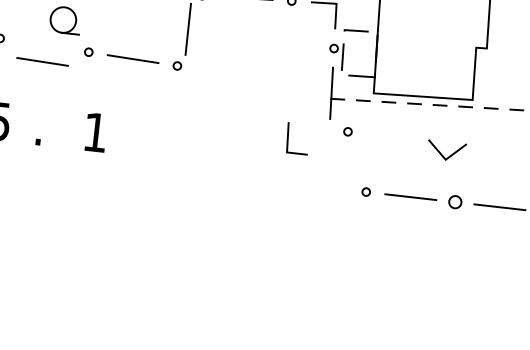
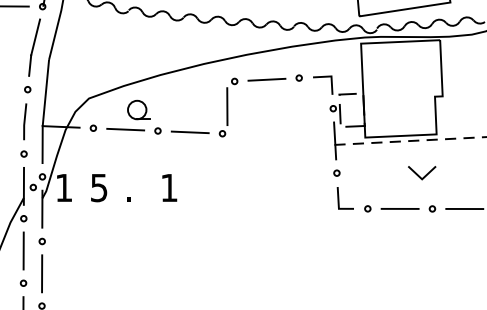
line: (42, 61) -> (125, 129), moved
circle: (347, 130) -> (336, 172), moved
line: (289, 138) -> (339, 198), moved
circle: (455, 201) -> (432, 208), size x0.62

